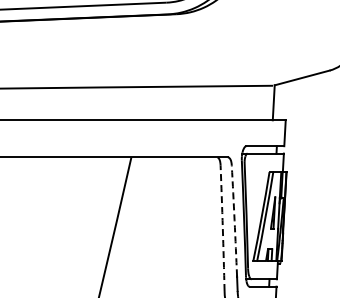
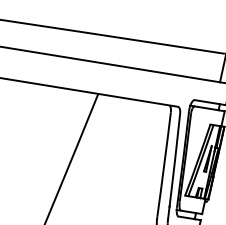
arc: (234, 220) -> (174, 159), dashed -> solid
arc: (222, 228) -> (164, 164), dashed -> solid

